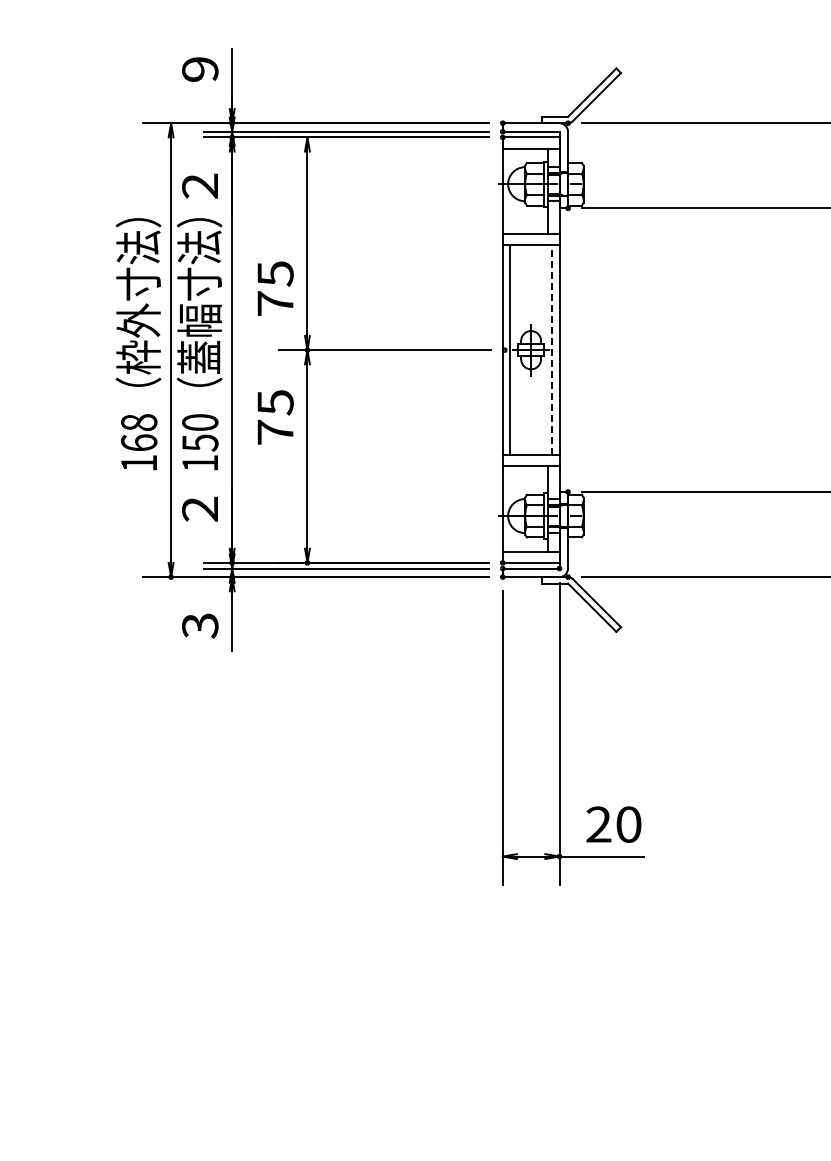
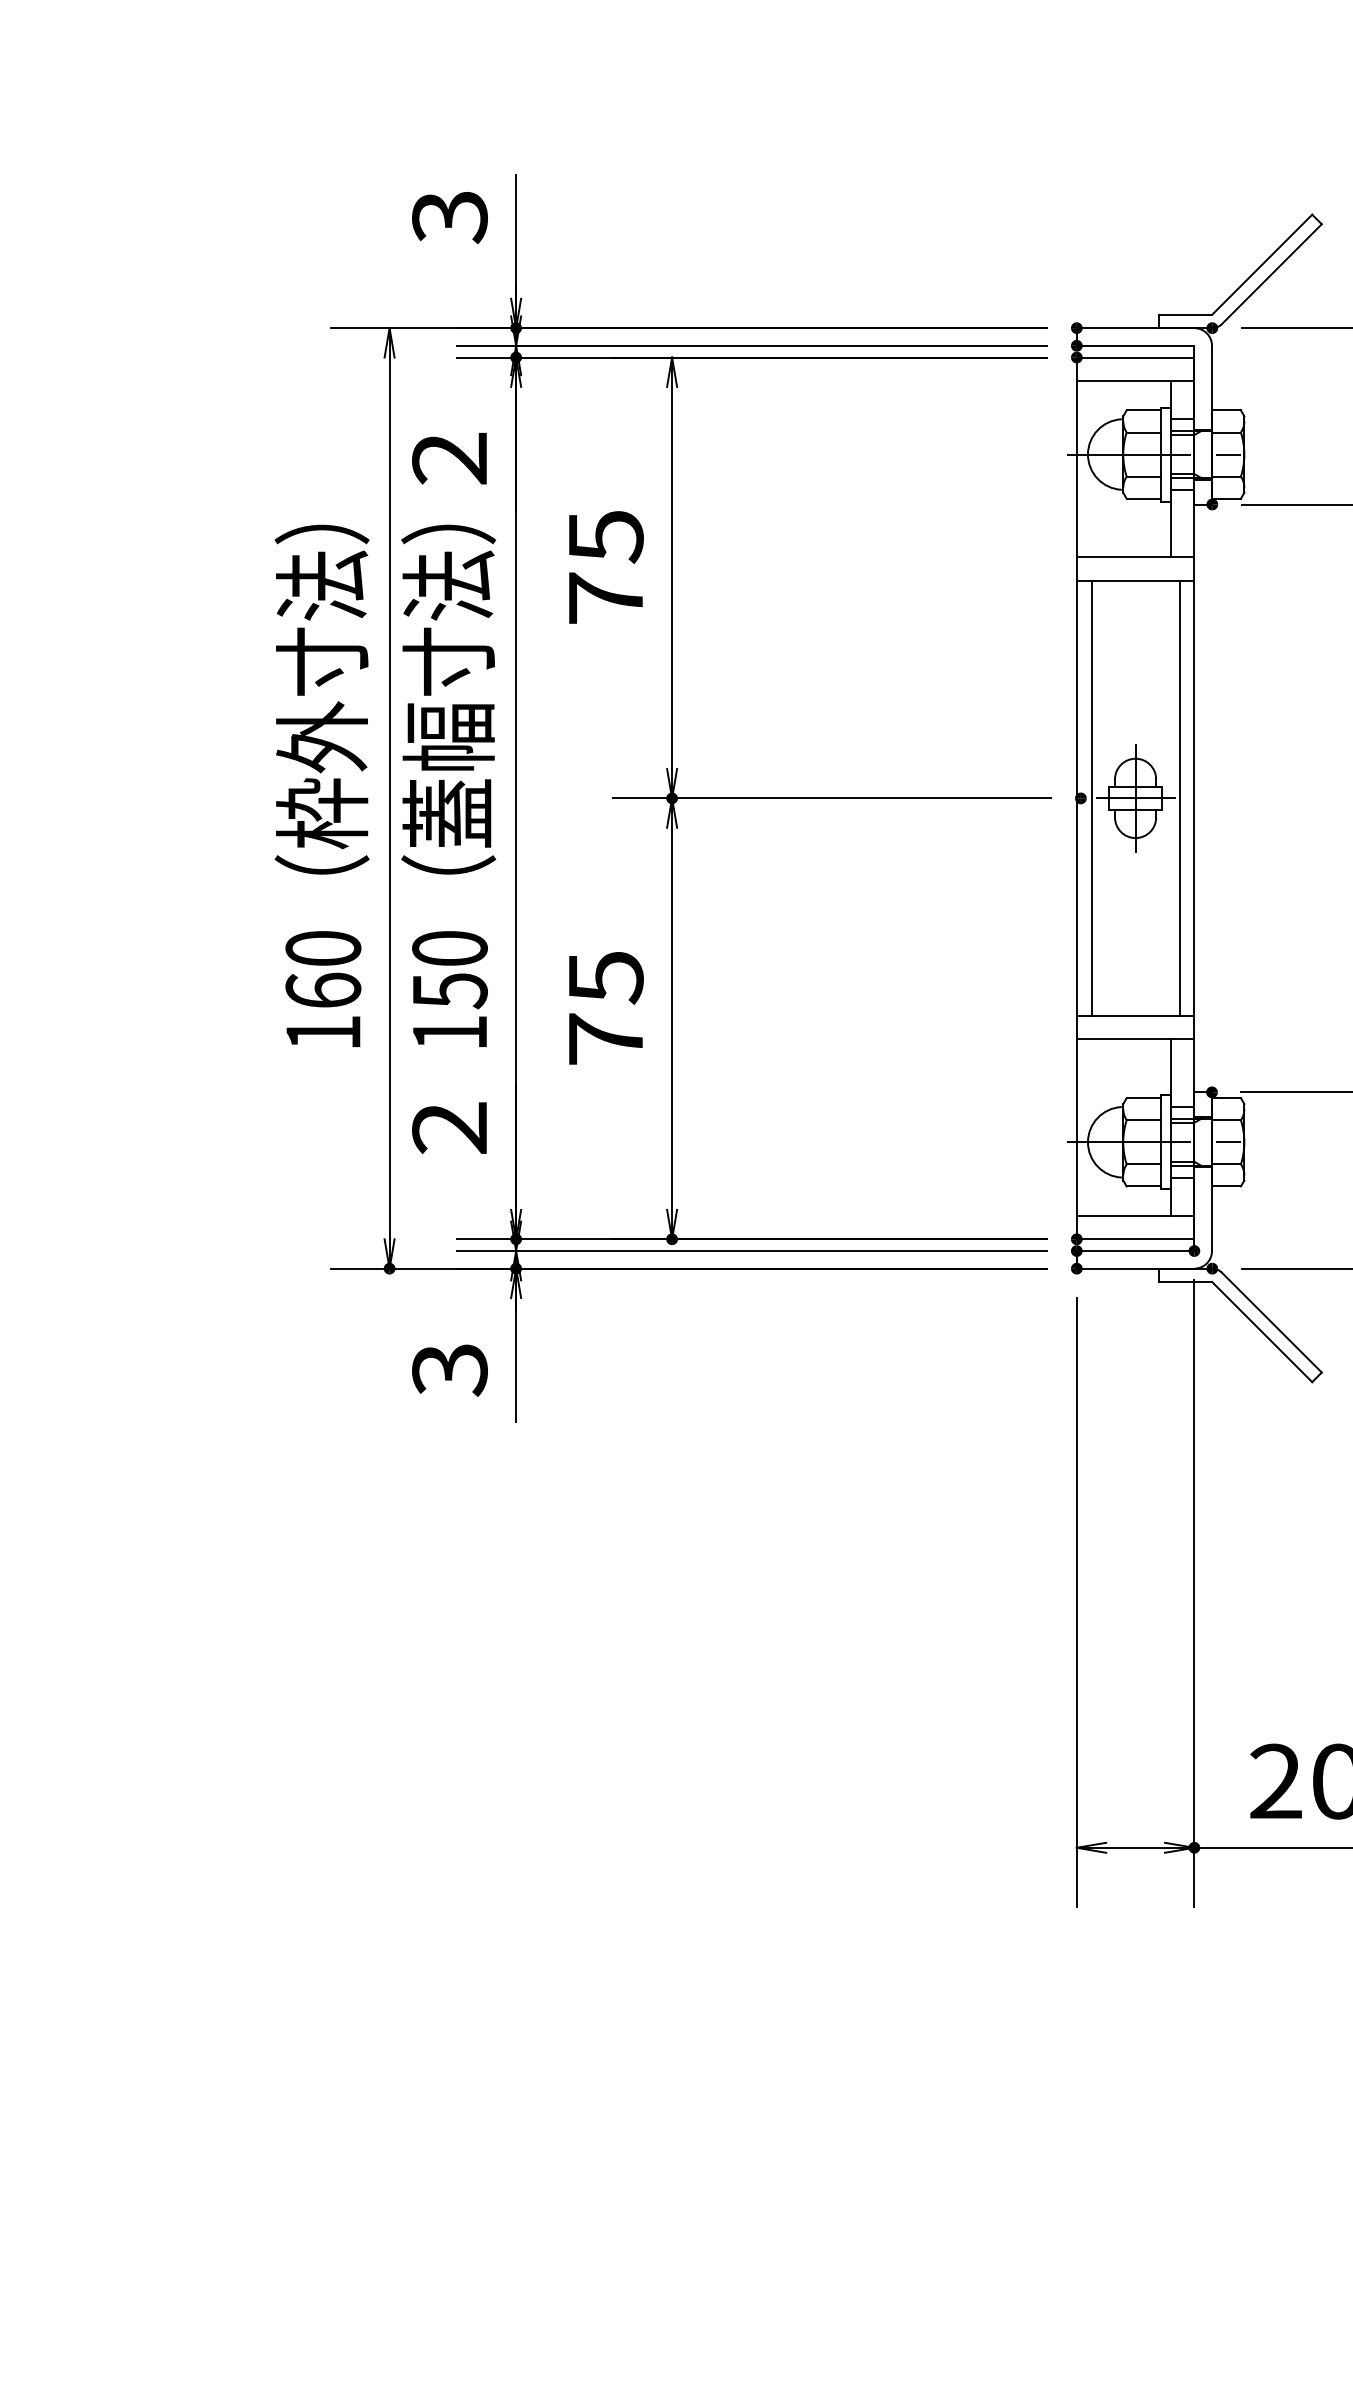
text: (200, 69) -> (450, 216), 9 -> 3
text: (275, 288) -> (605, 567), moved
line: (552, 350) -> (1179, 799), dashed -> solid
text: (275, 417) -> (605, 1008), moved
text: (138, 422) -> (321, 948), 168 -> 160

